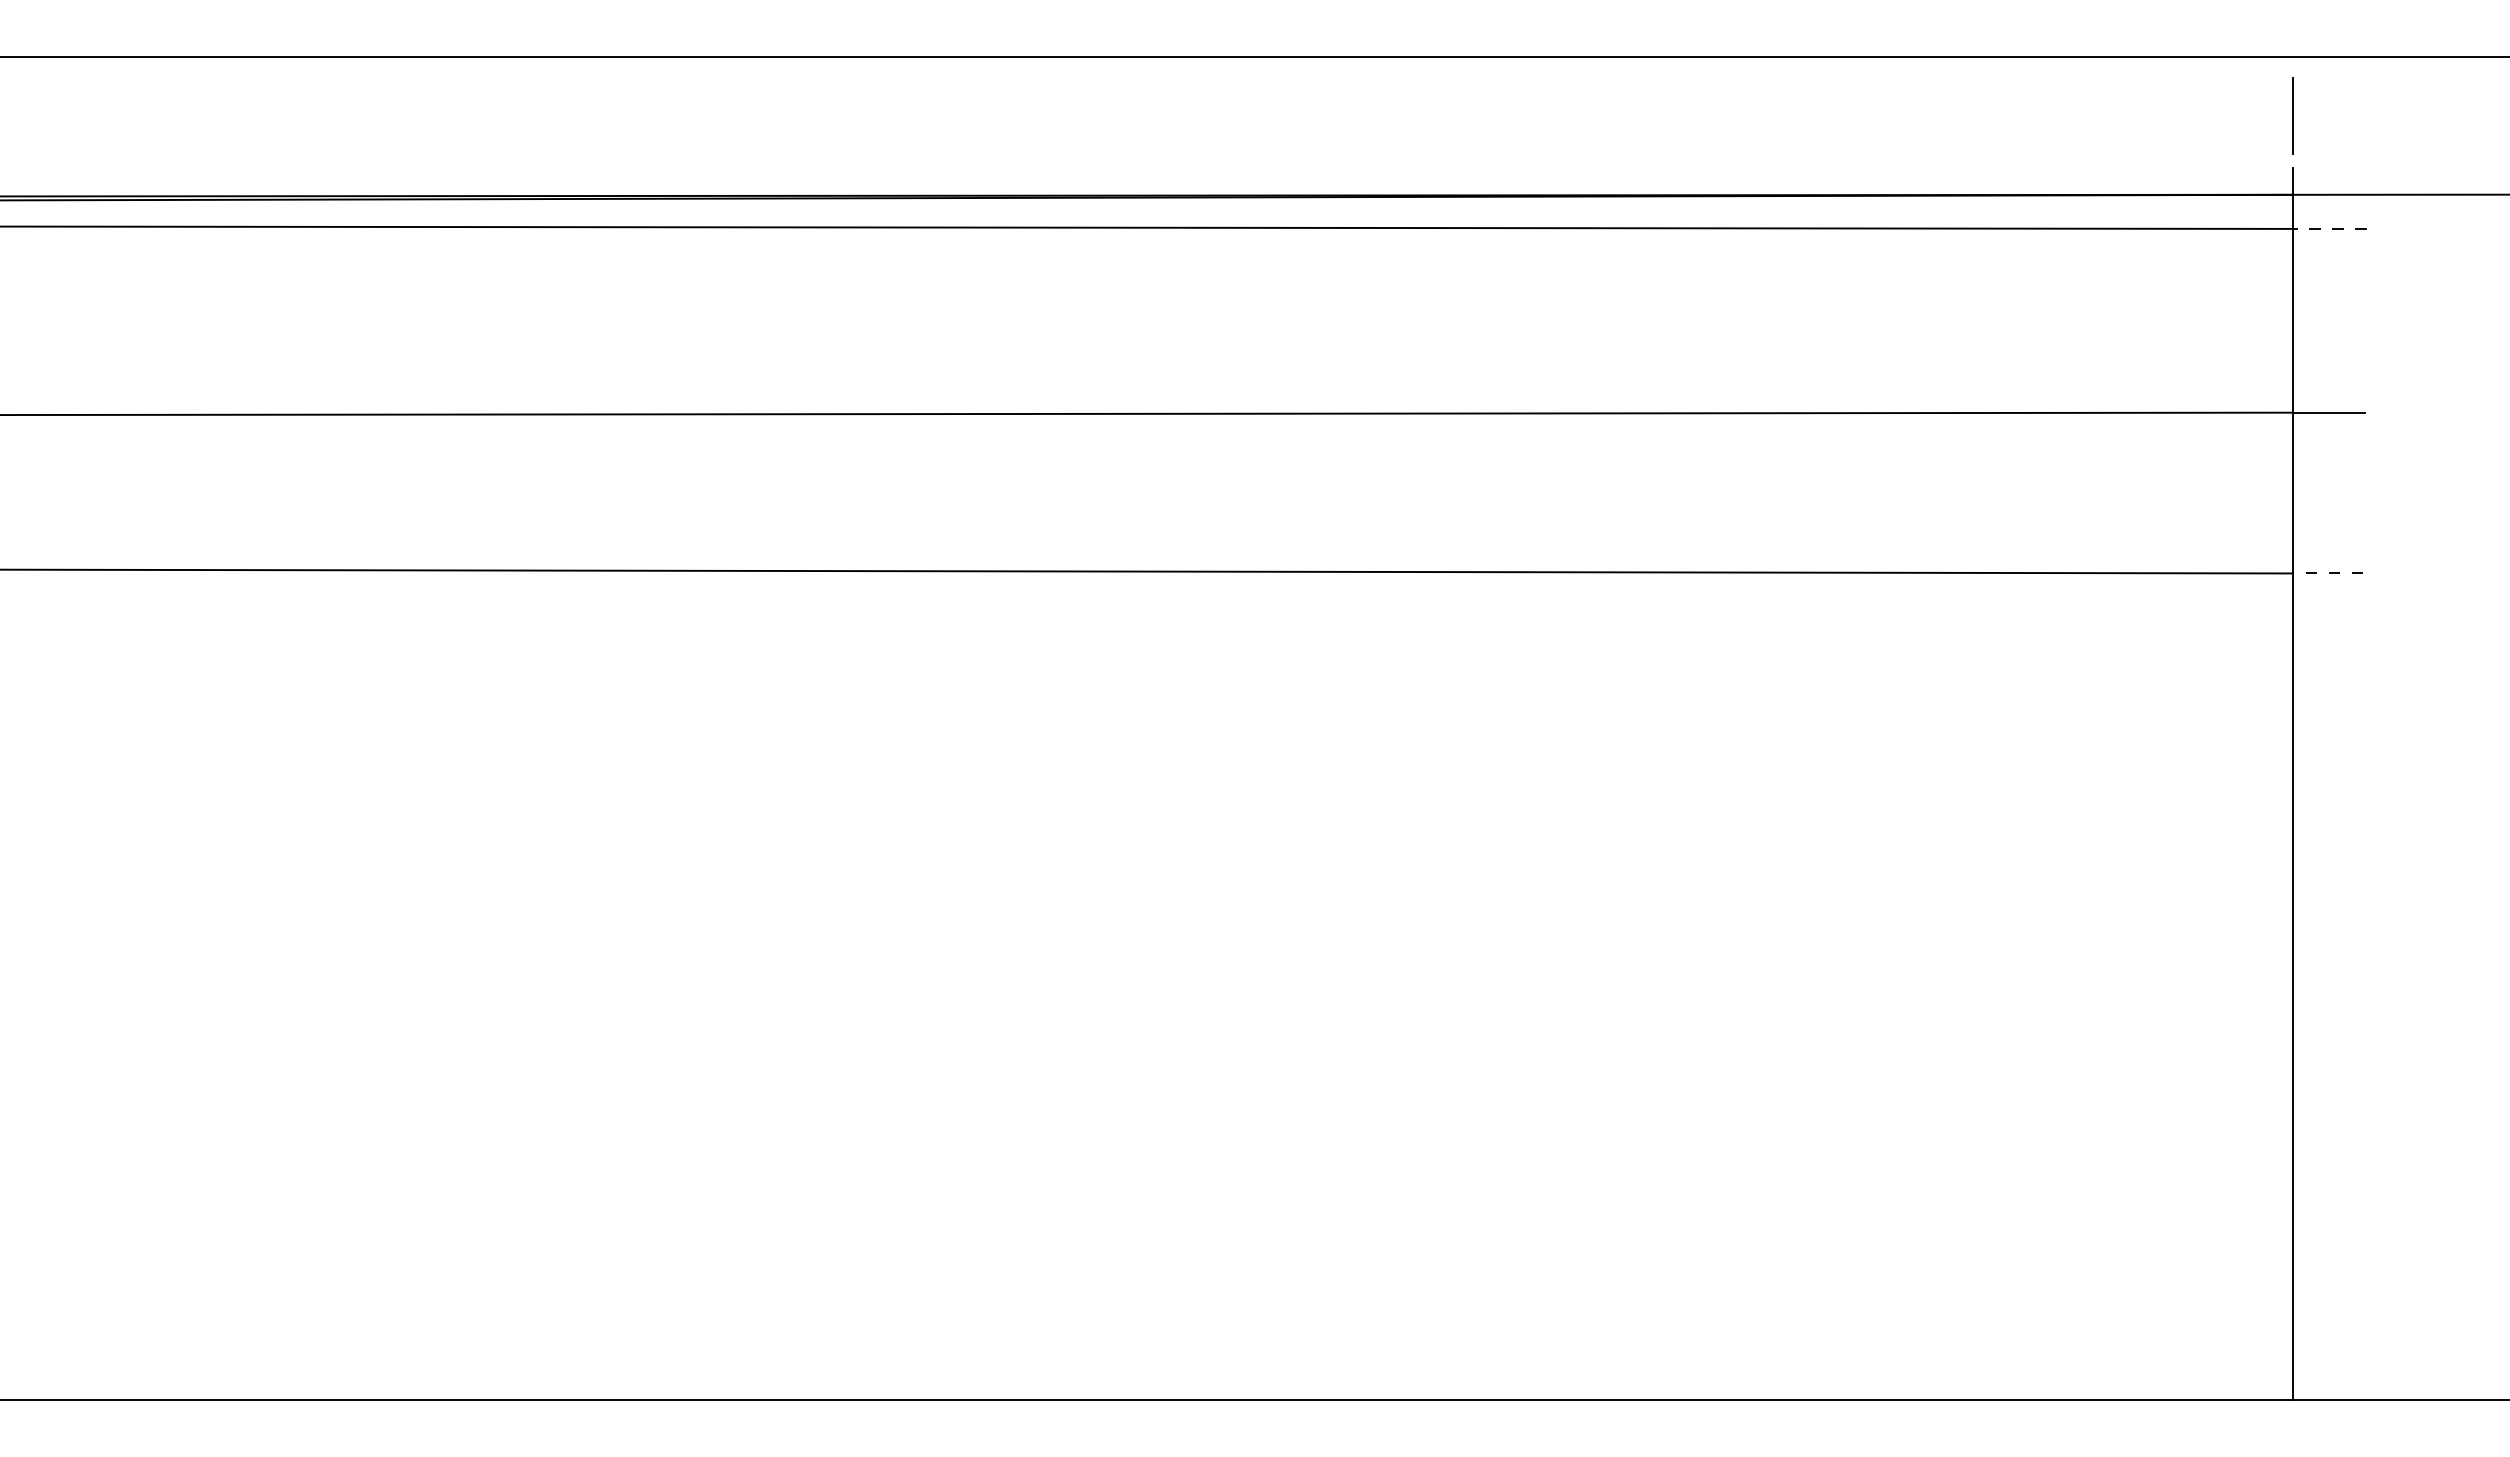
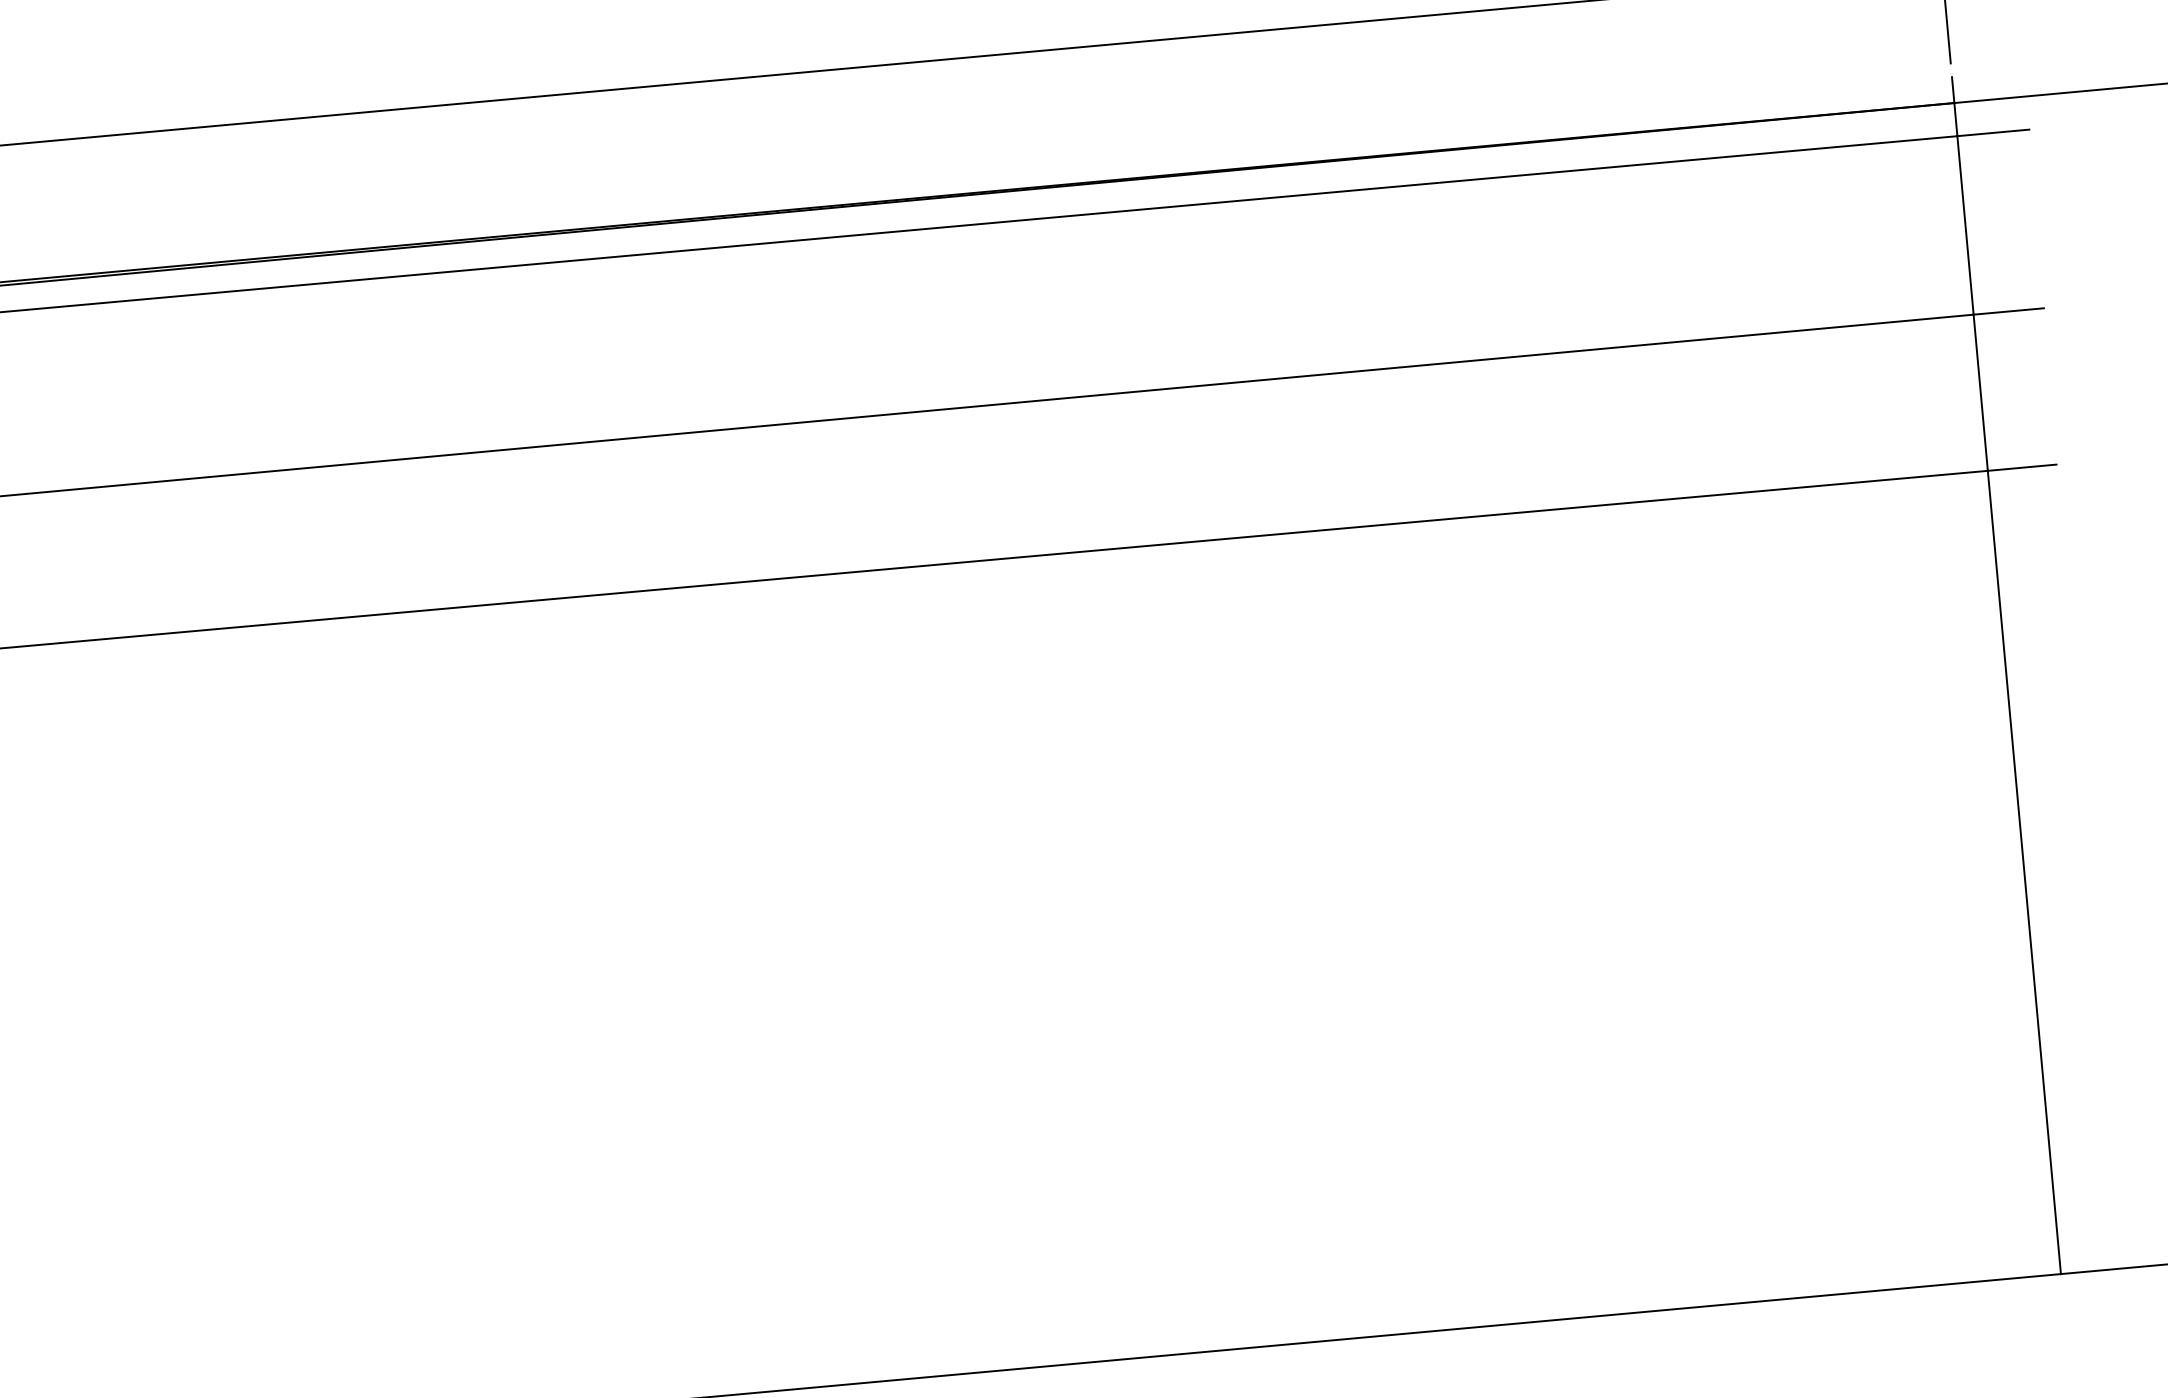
line: (2329, 228) -> (1993, 132), dashed -> solid
line: (2327, 573) -> (2021, 467), dashed -> solid

